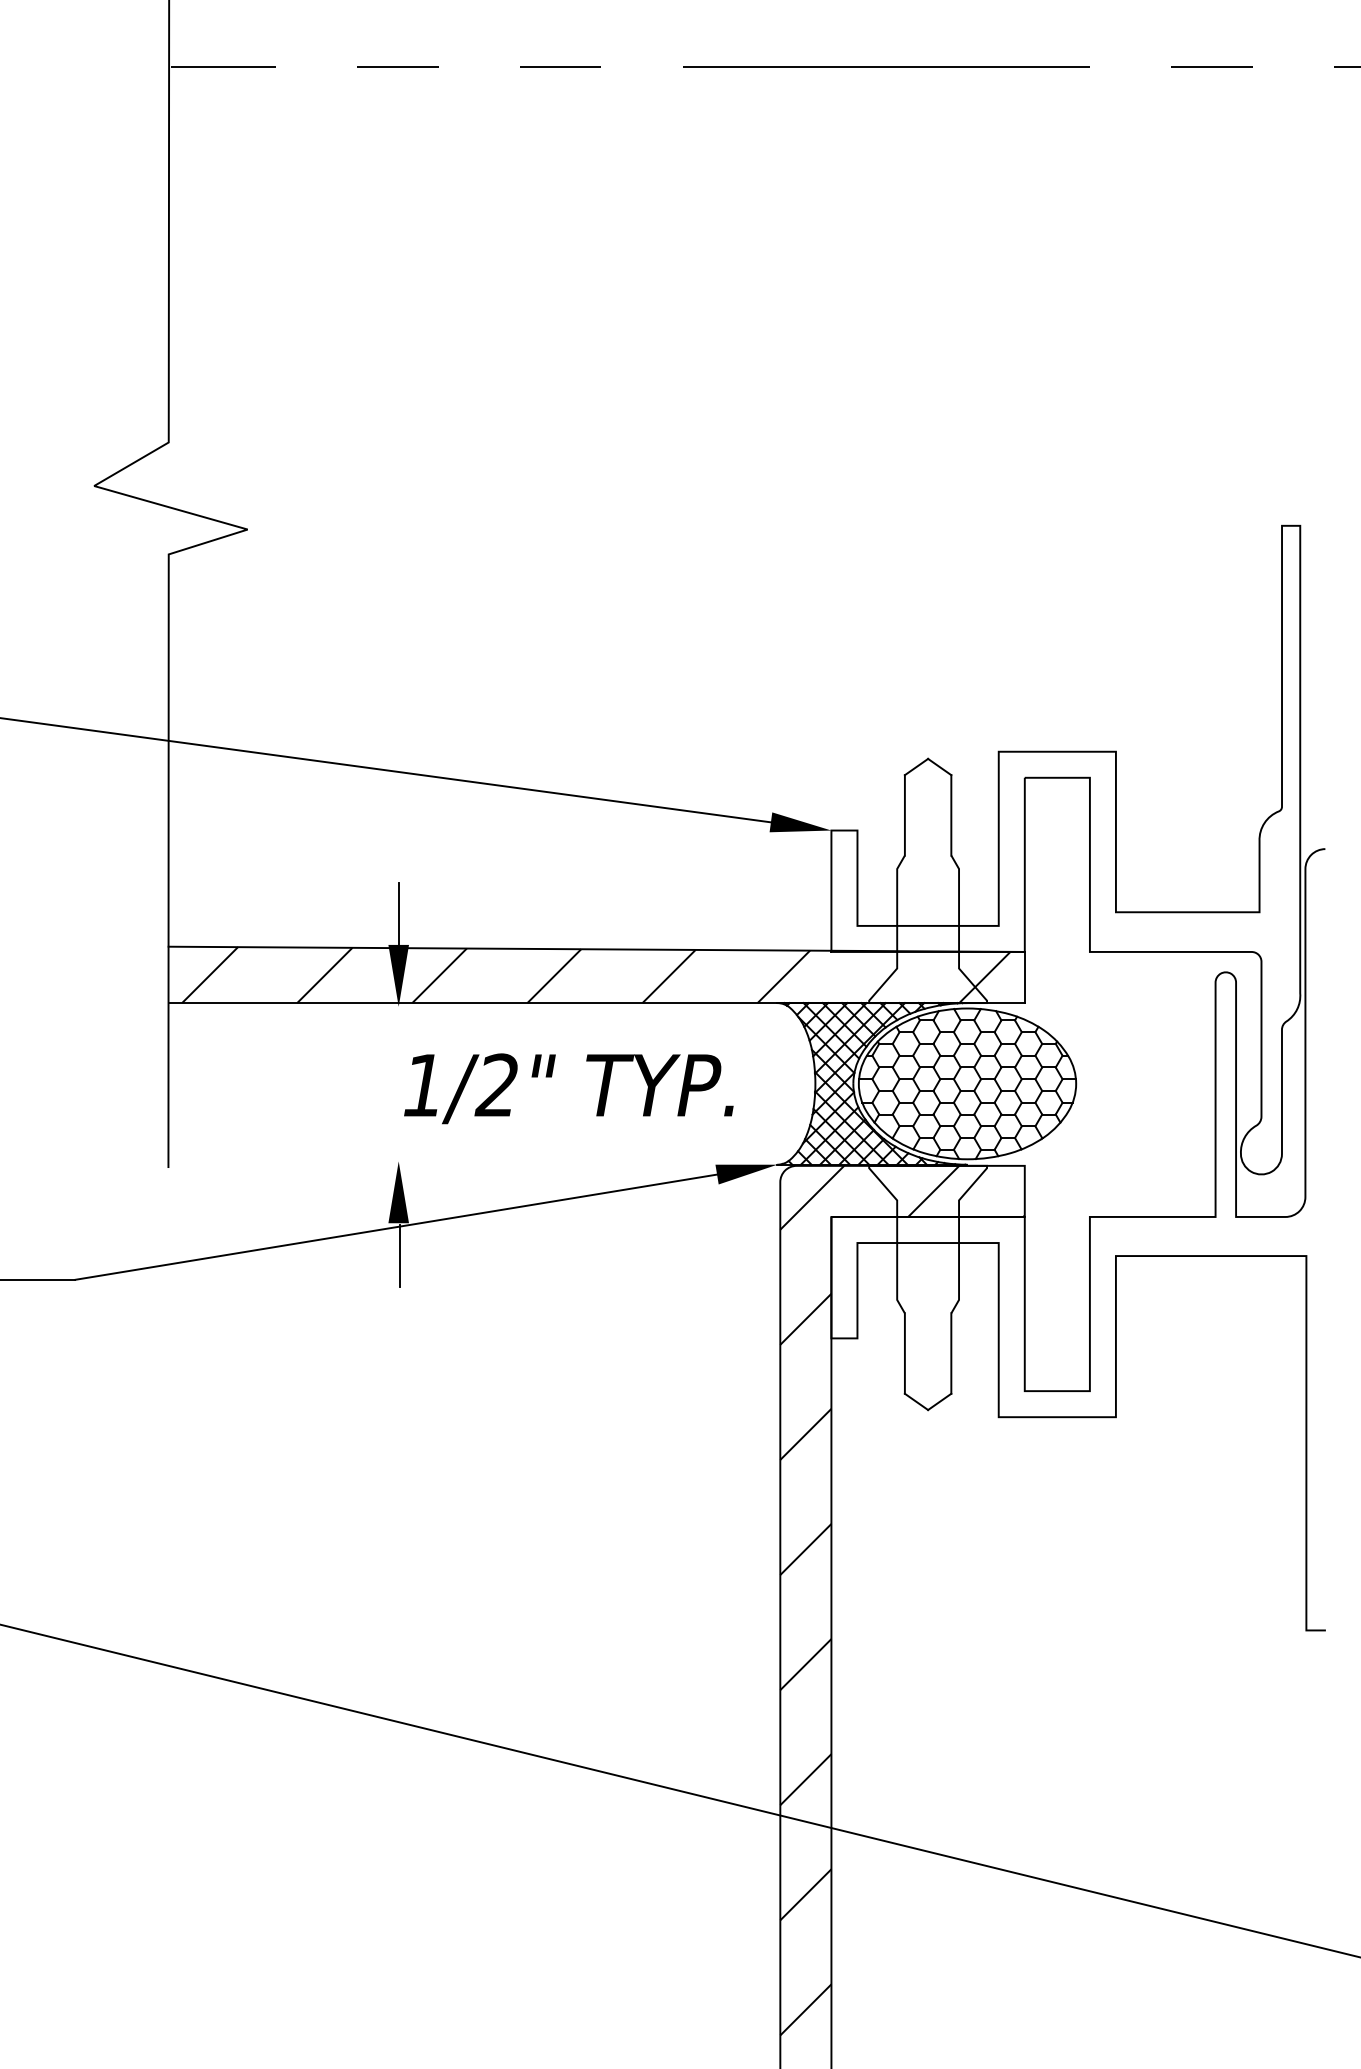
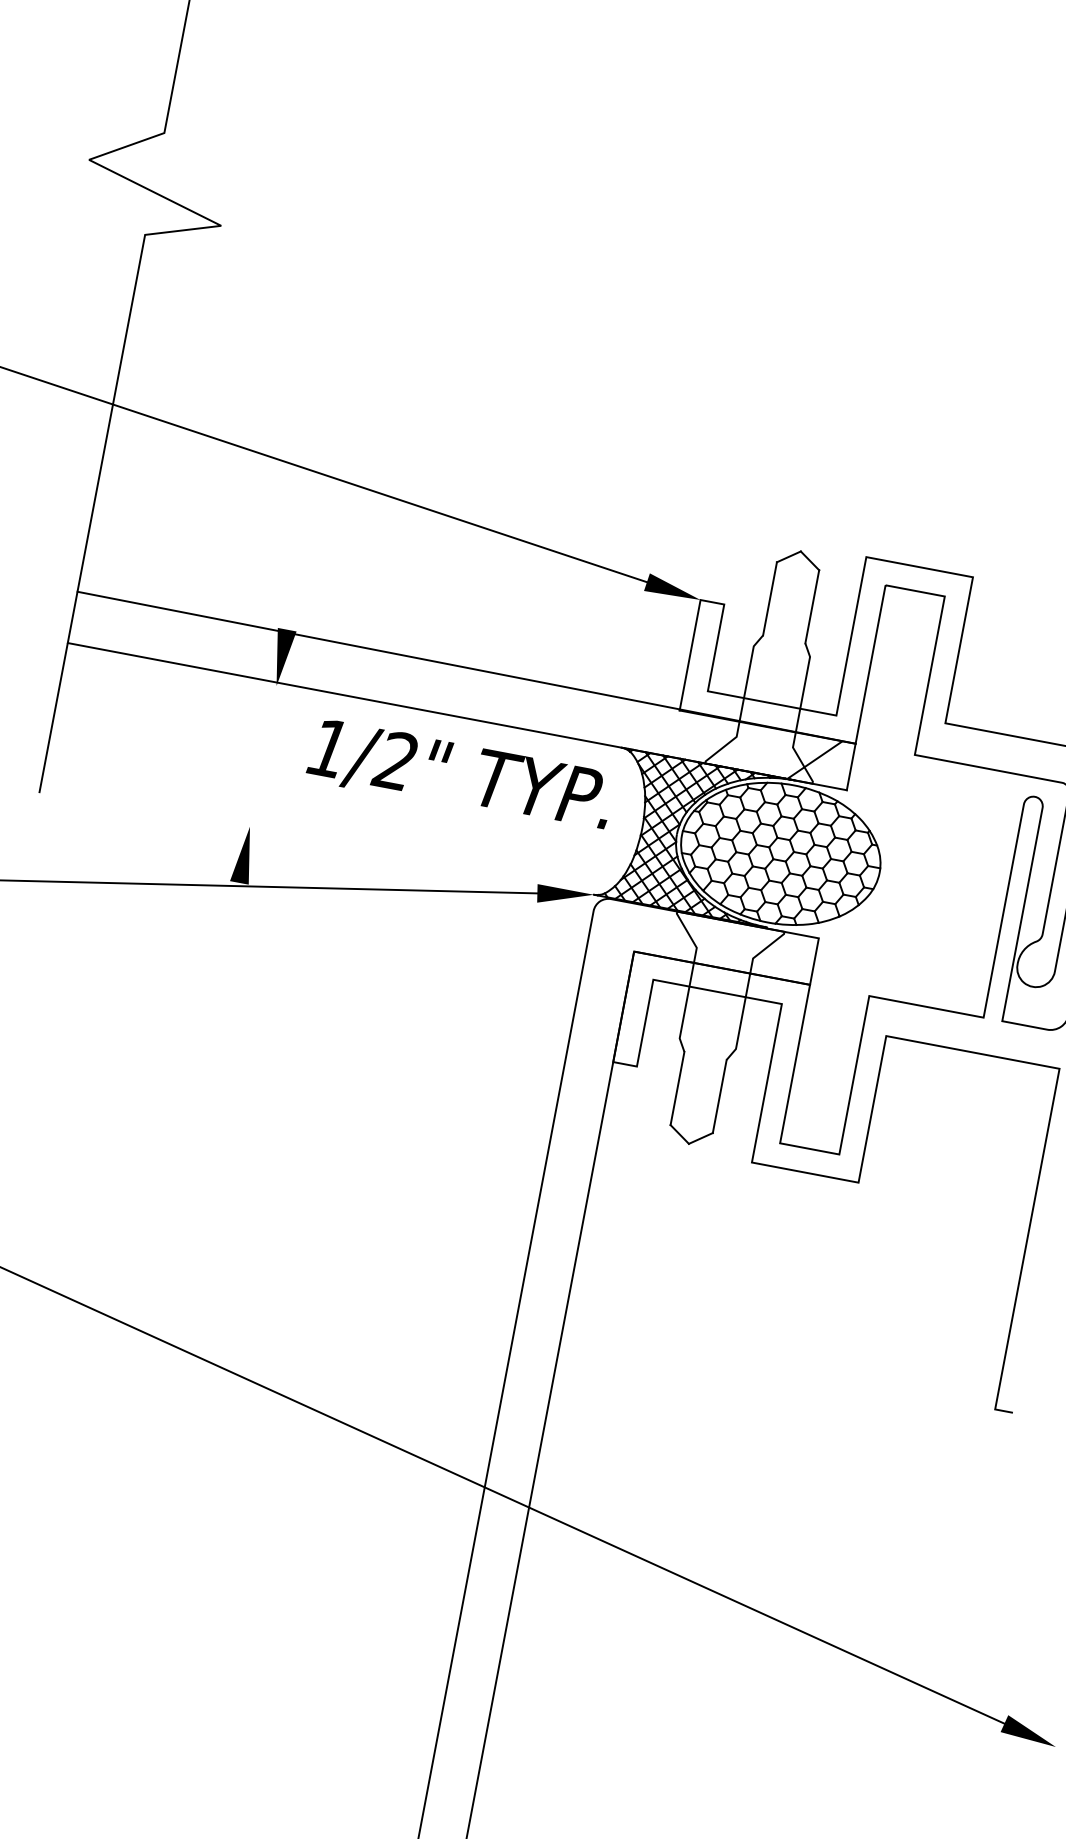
line: (398, 913) -> (292, 601), removed
hatch: (496, 975) -> (370, 674), removed
text: (568, 1088) -> (460, 775), moved
line: (399, 1255) -> (234, 912), removed
hatch: (902, 1600) -> (632, 1312), removed

